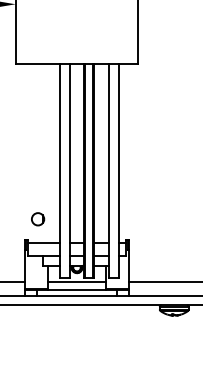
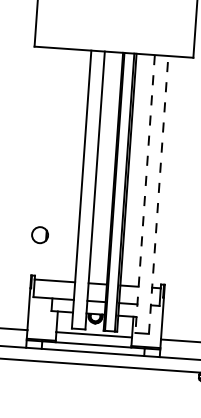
line: (118, 170) -> (158, 194), solid -> dashed
line: (108, 171) -> (145, 194), solid -> dashed
circle: (38, 219) -> (40, 235), moved

